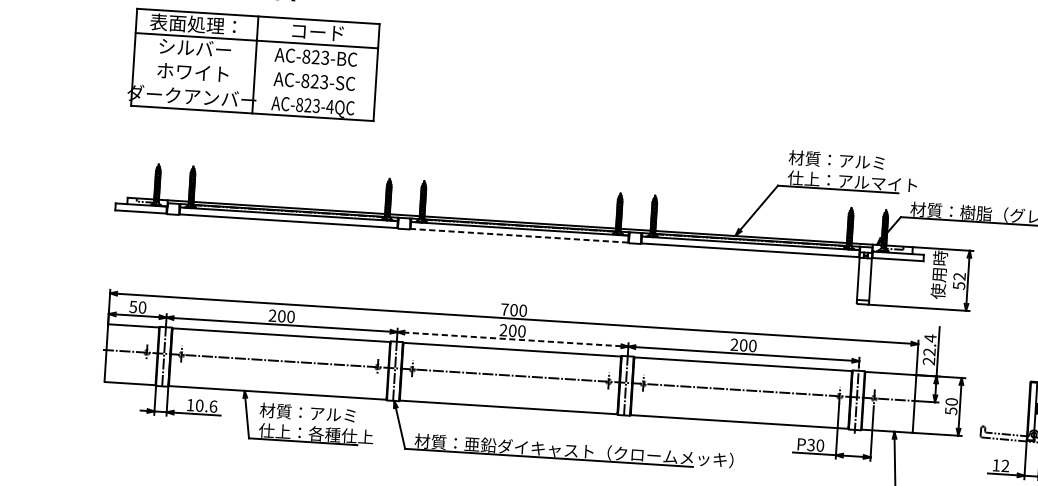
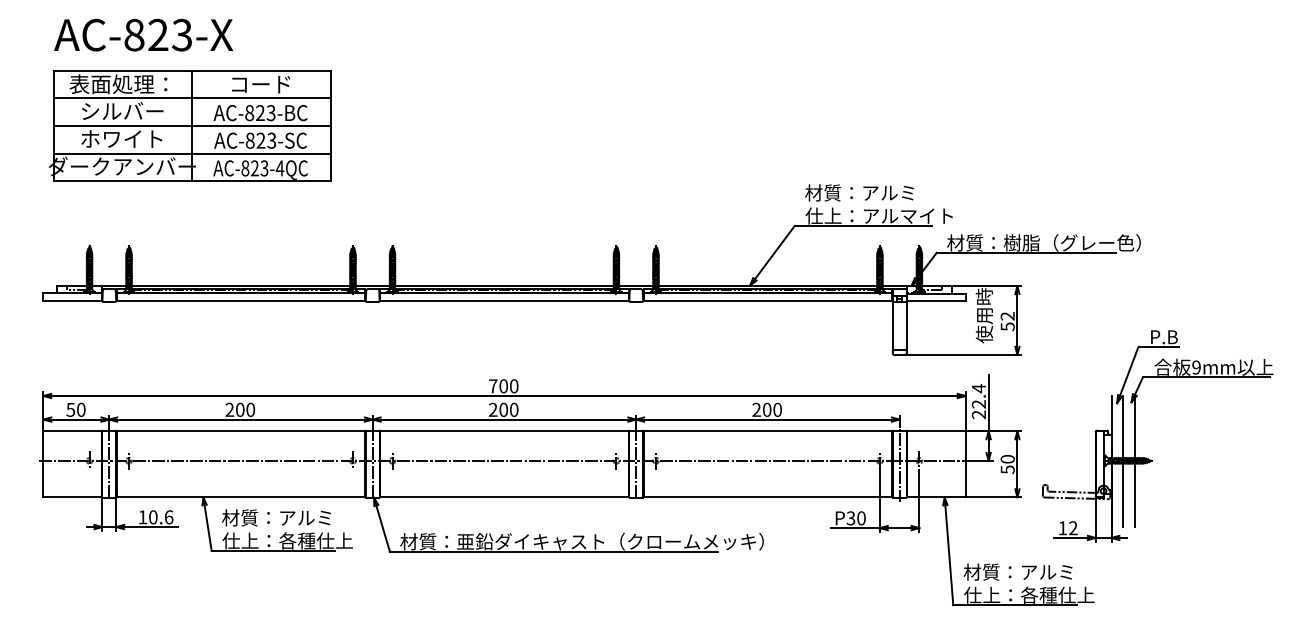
line: (254, 65) -> (191, 126), added
line: (253, 88) -> (191, 153), added
line: (518, 235) -> (503, 301), dashed -> solid
line: (512, 339) -> (504, 419), dashed -> solid

